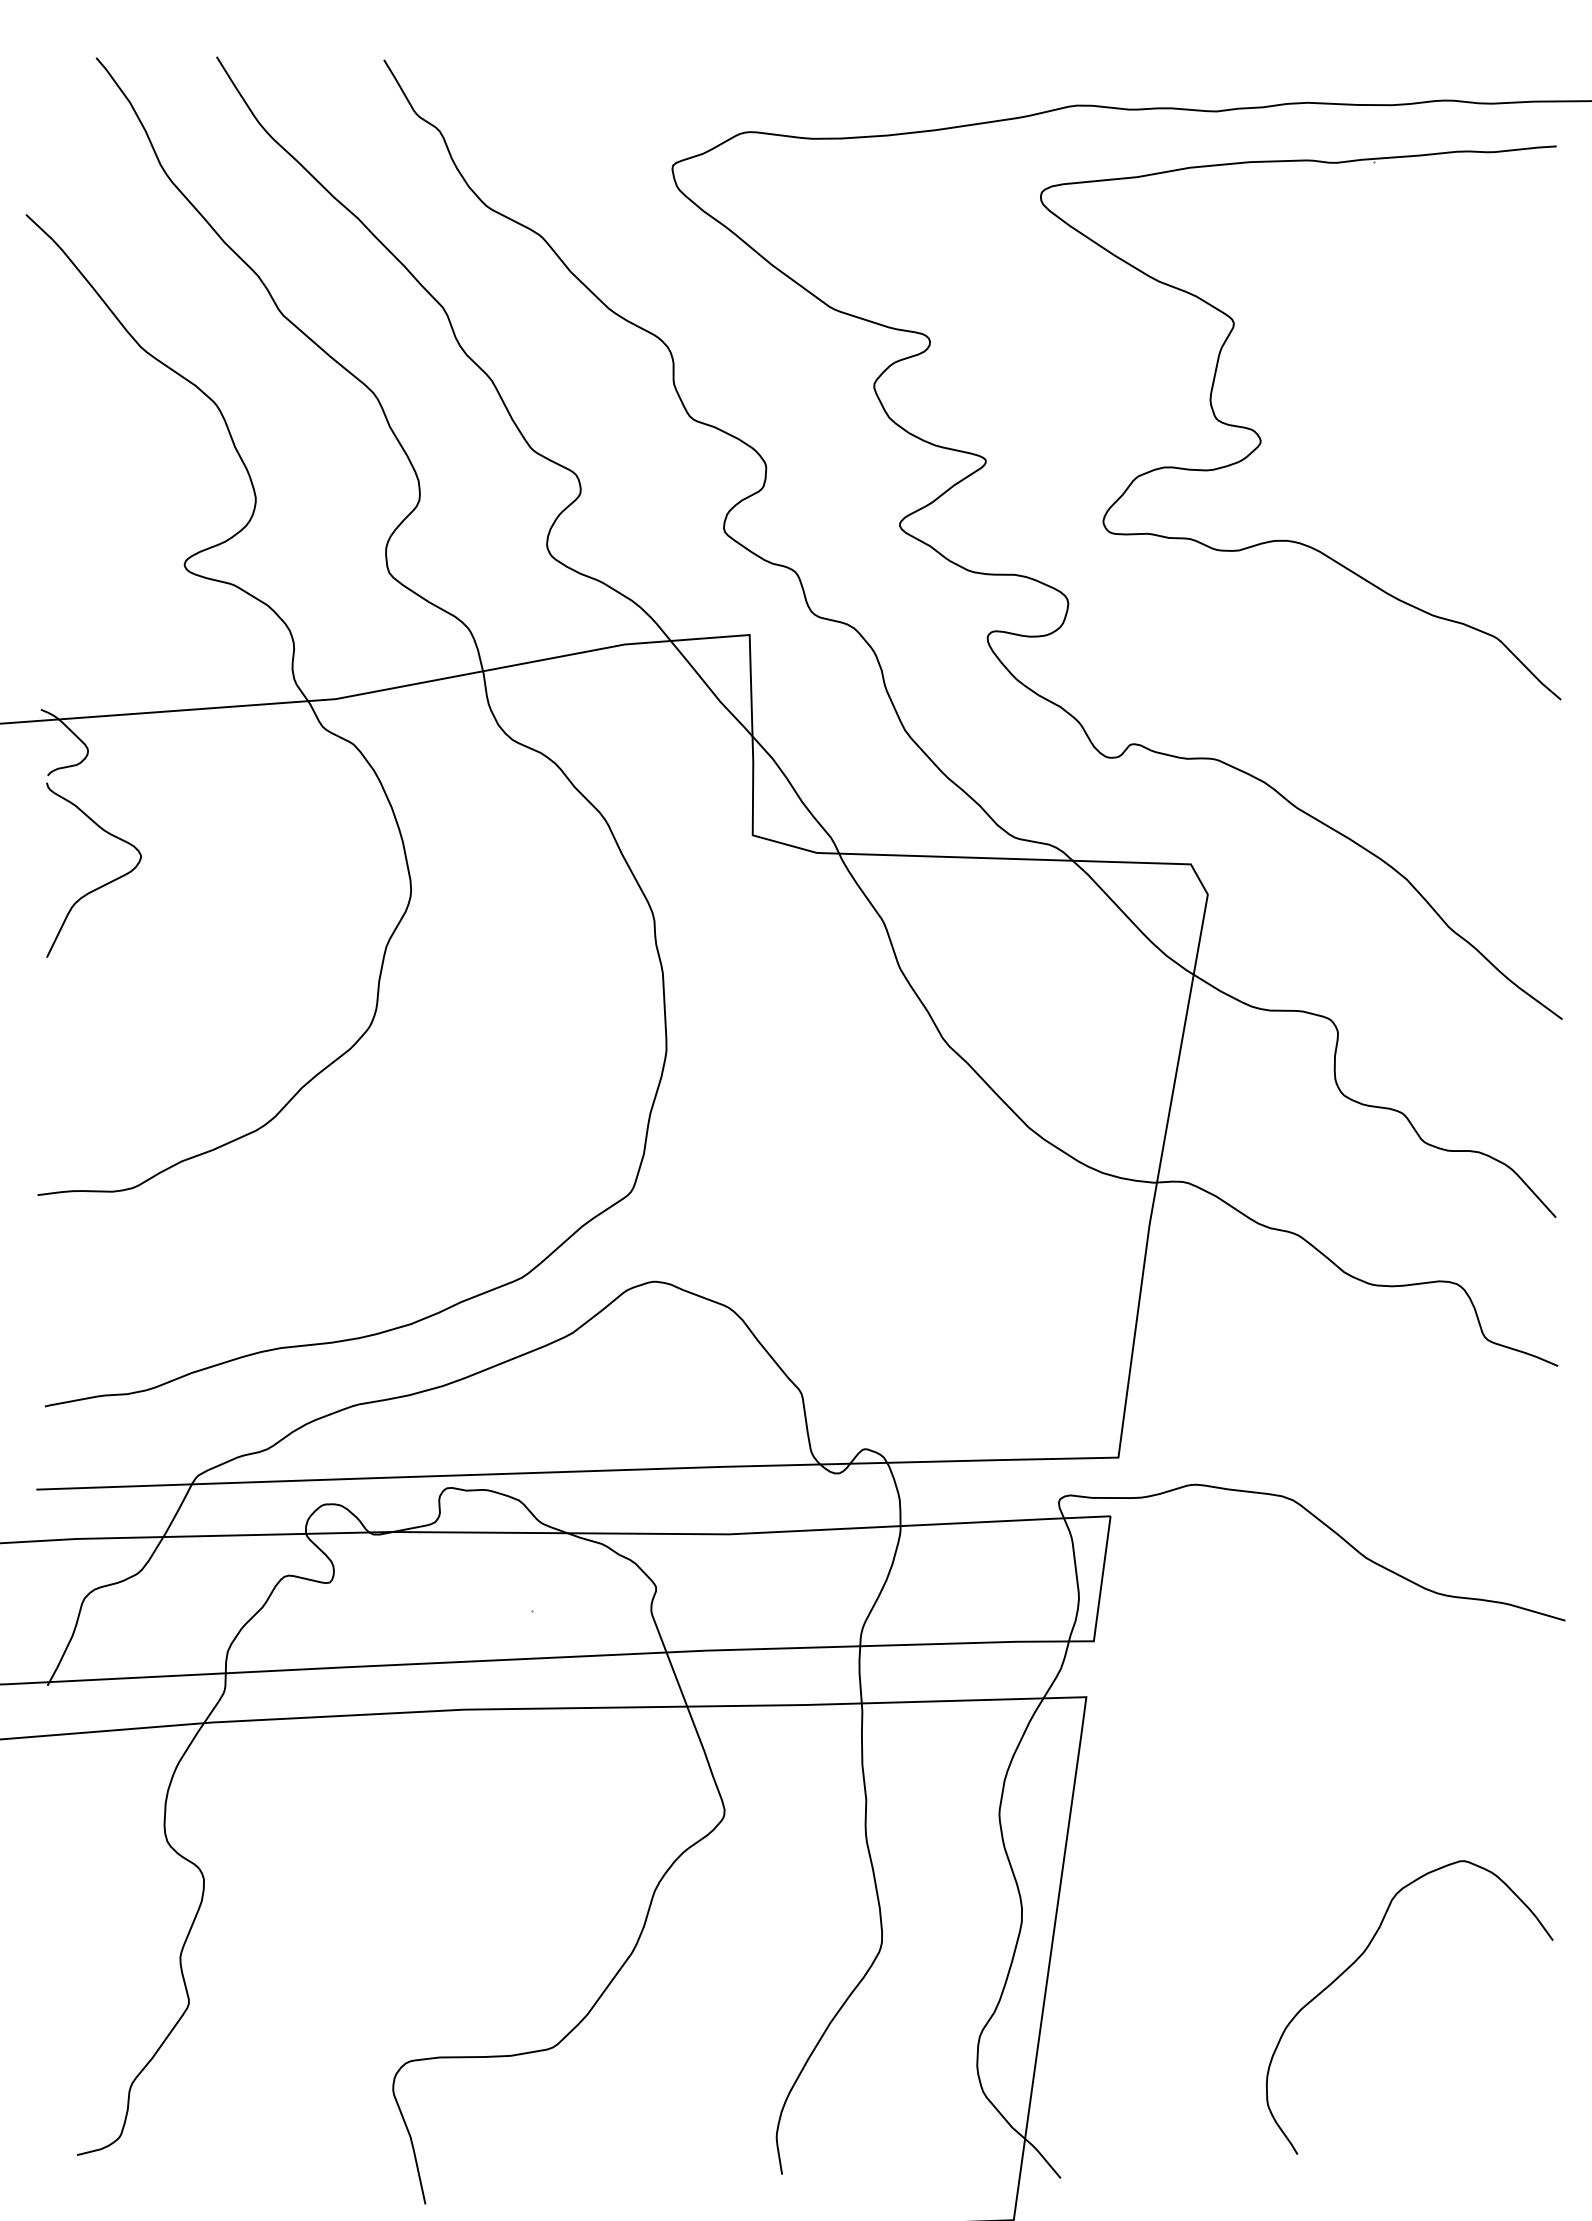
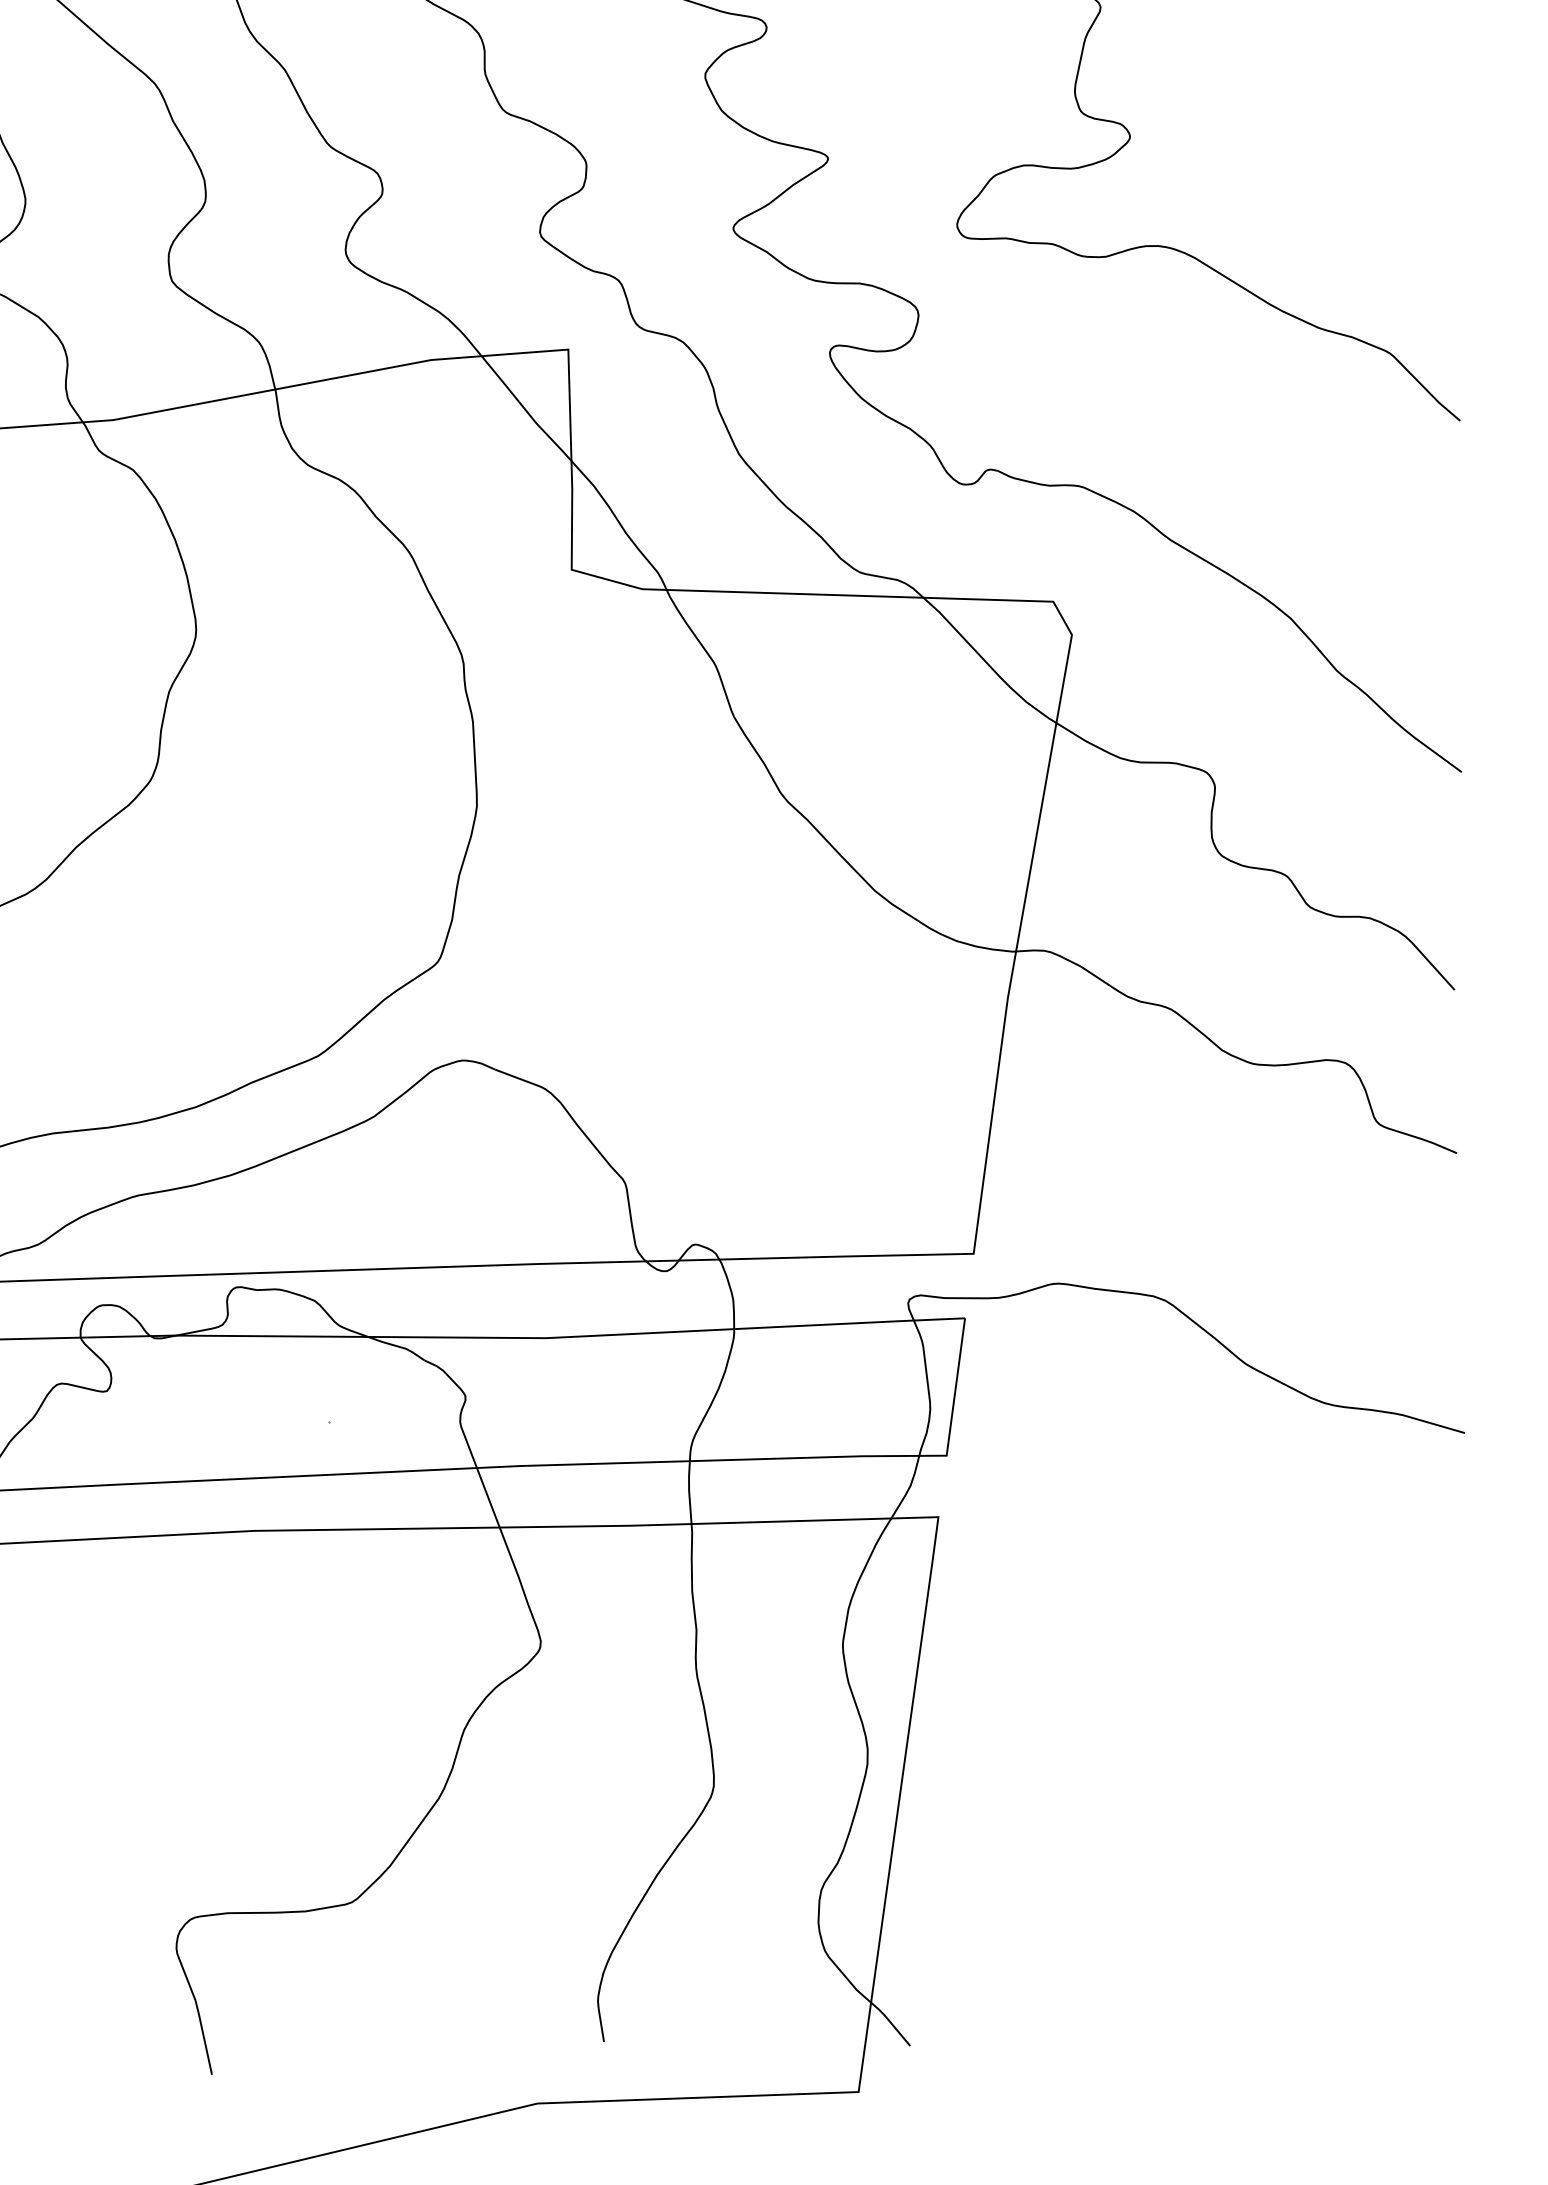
curve: (1360, 1957) -> (1239, 1803), removed

